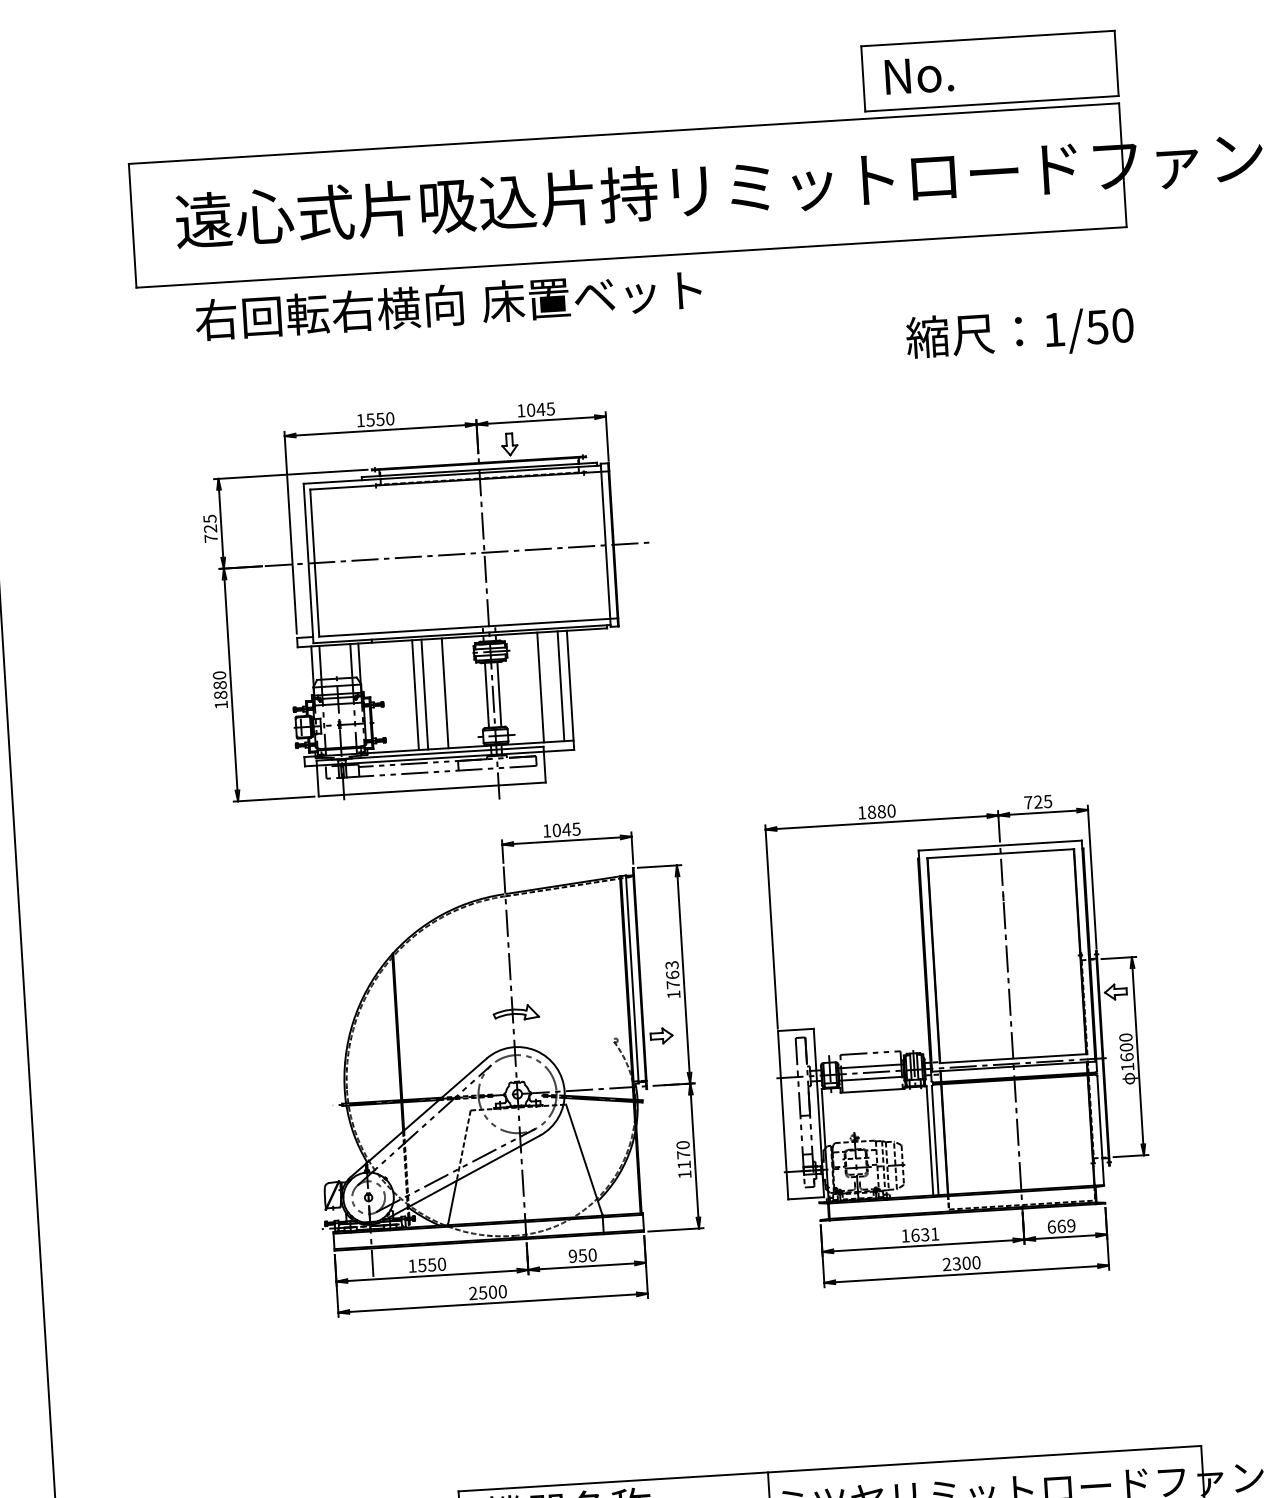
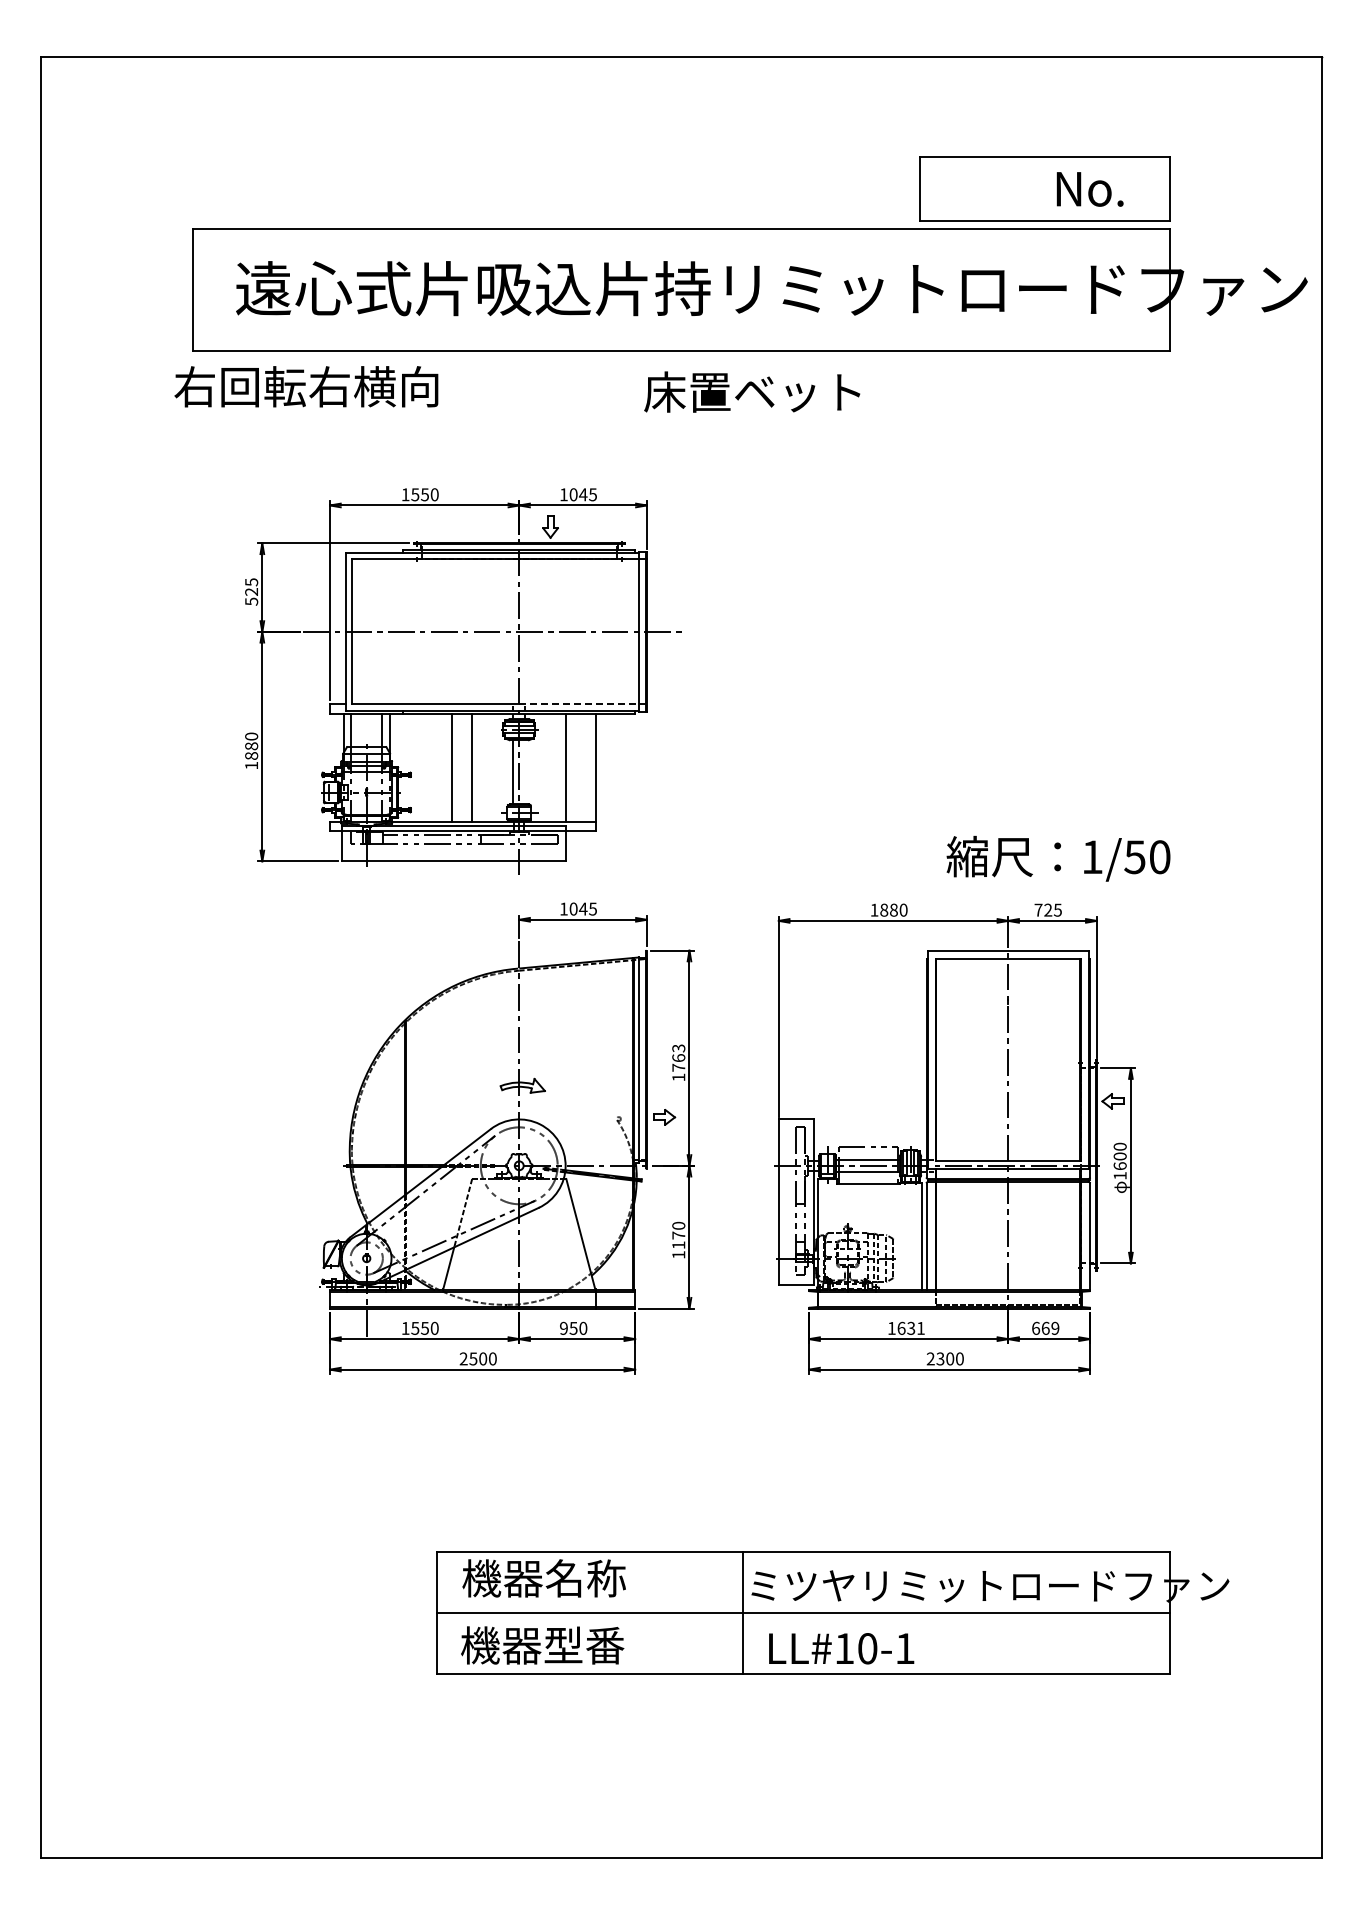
text: (918, 75) -> (1089, 189), moved
text: (592, 295) -> (752, 391), moved
text: (329, 312) -> (306, 386), moved
text: (1019, 333) -> (1058, 858), moved
text: (211, 538) -> (251, 601), 725 -> 525
line: (554, 622) -> (583, 704), solid -> dashed
line: (561, 686) -> (586, 767), removed
line: (415, 694) -> (442, 767), removed
line: (499, 694) -> (525, 772), removed

